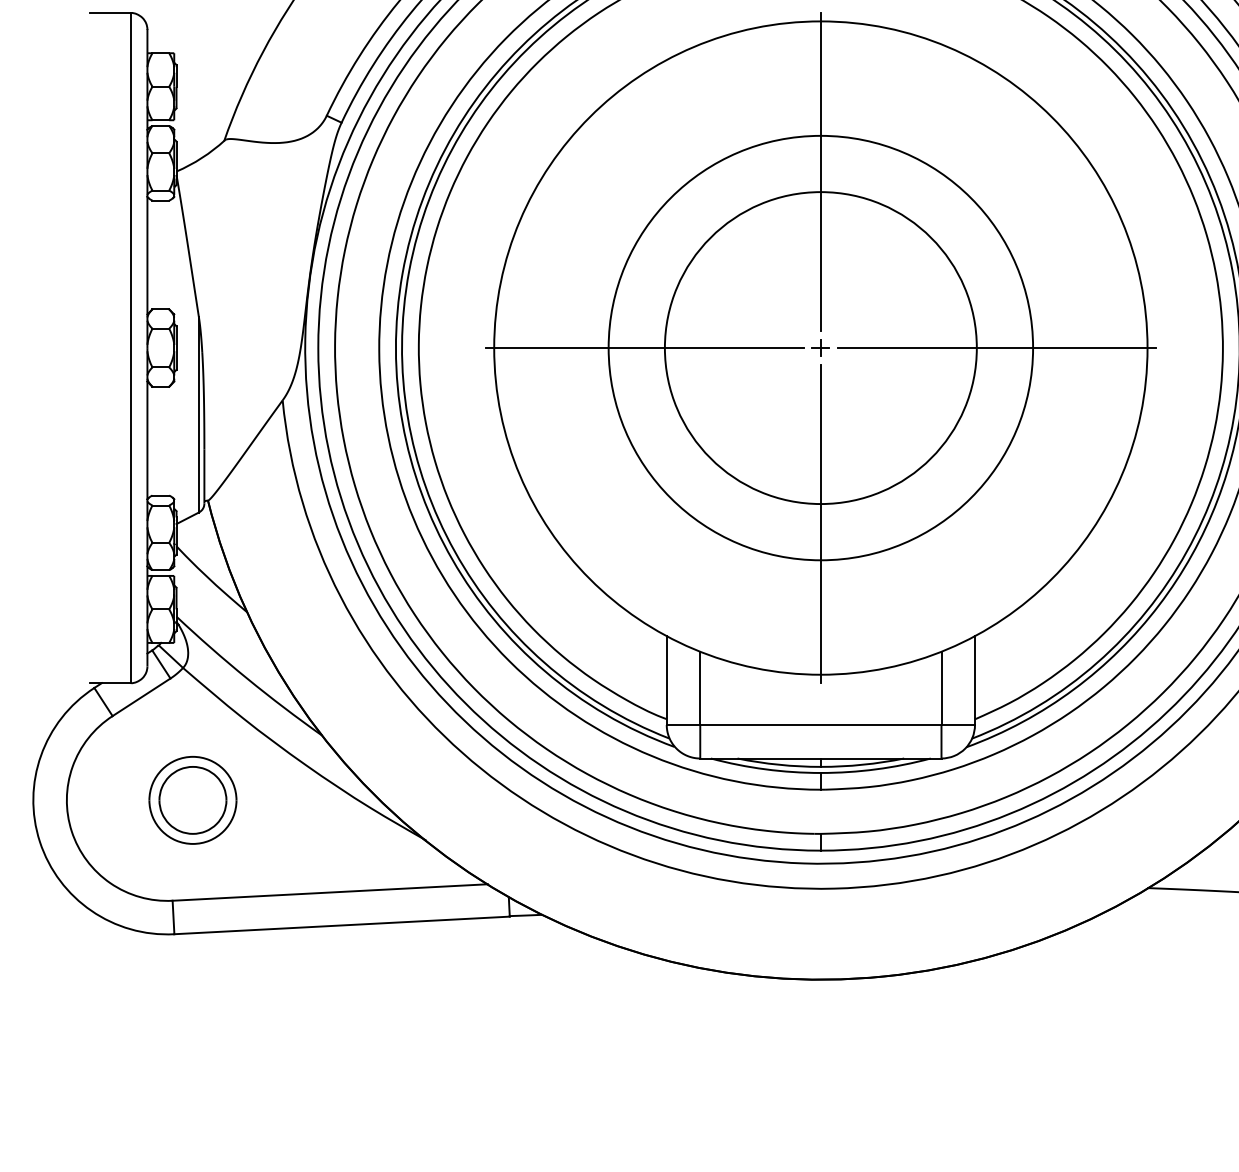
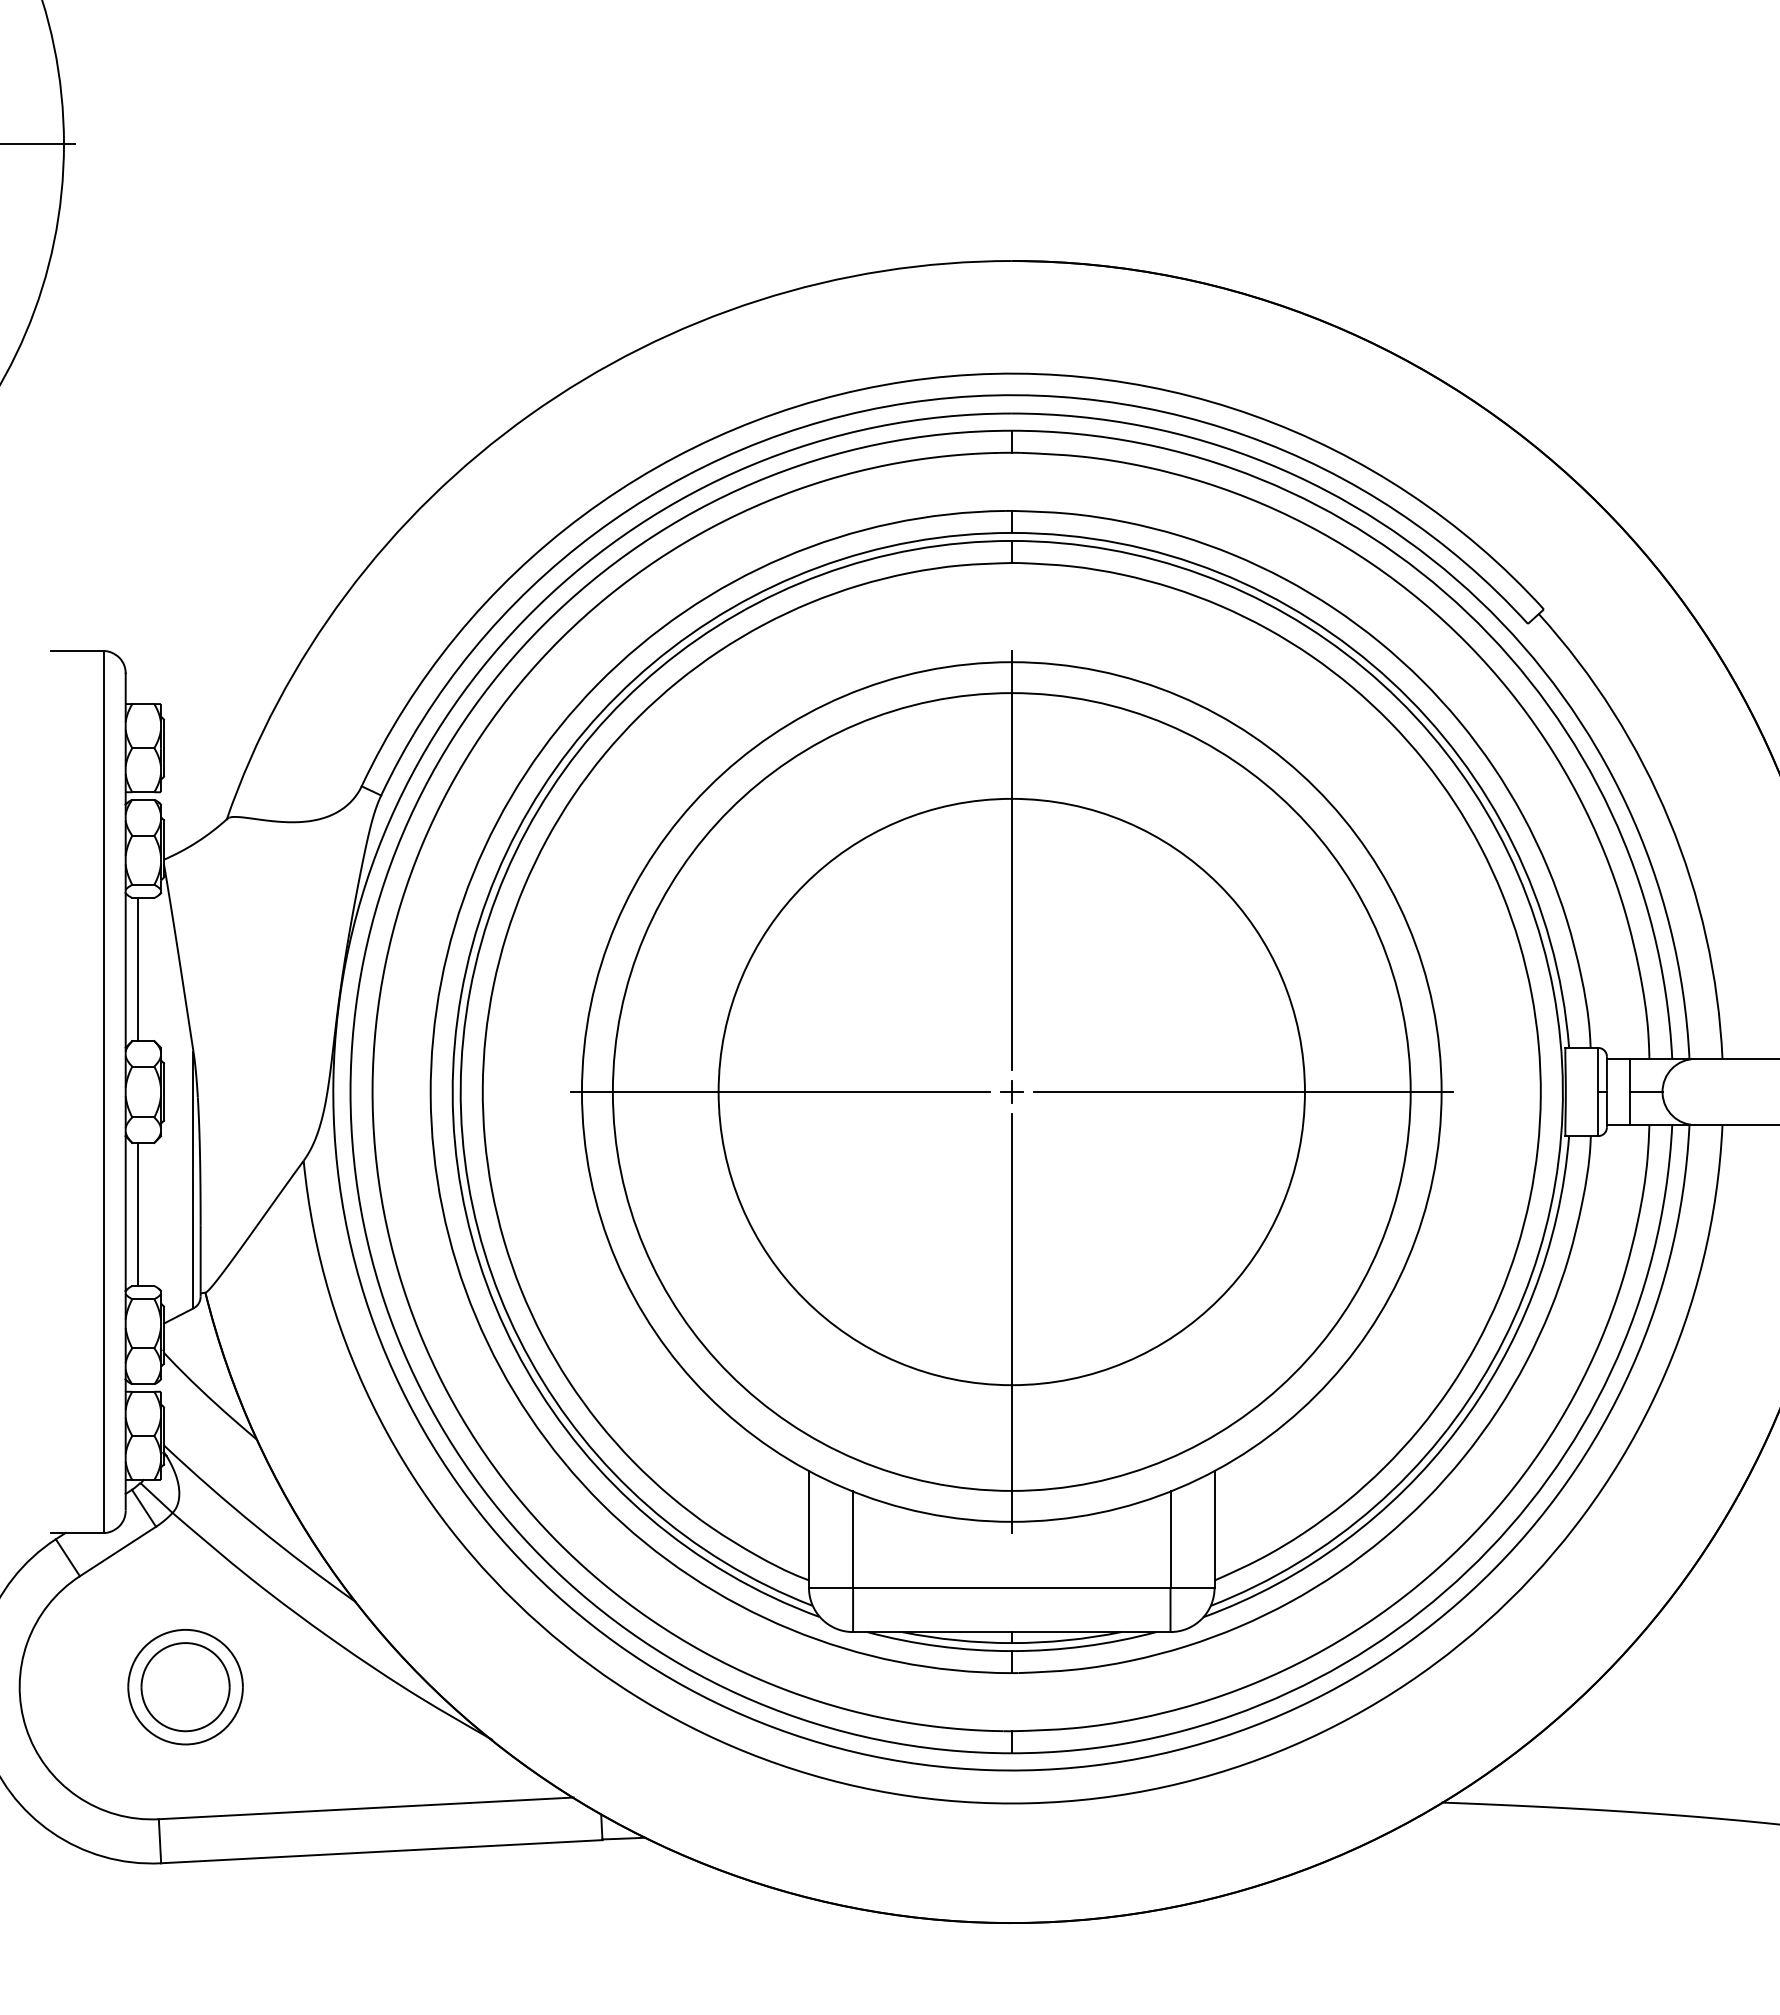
line: (156, 254) -> (137, 969), added
circle: (820, 347) -> (1011, 1091), size x1.43
circle: (820, 347) -> (1011, 1091), size x1.43
line: (156, 441) -> (137, 1214), added

